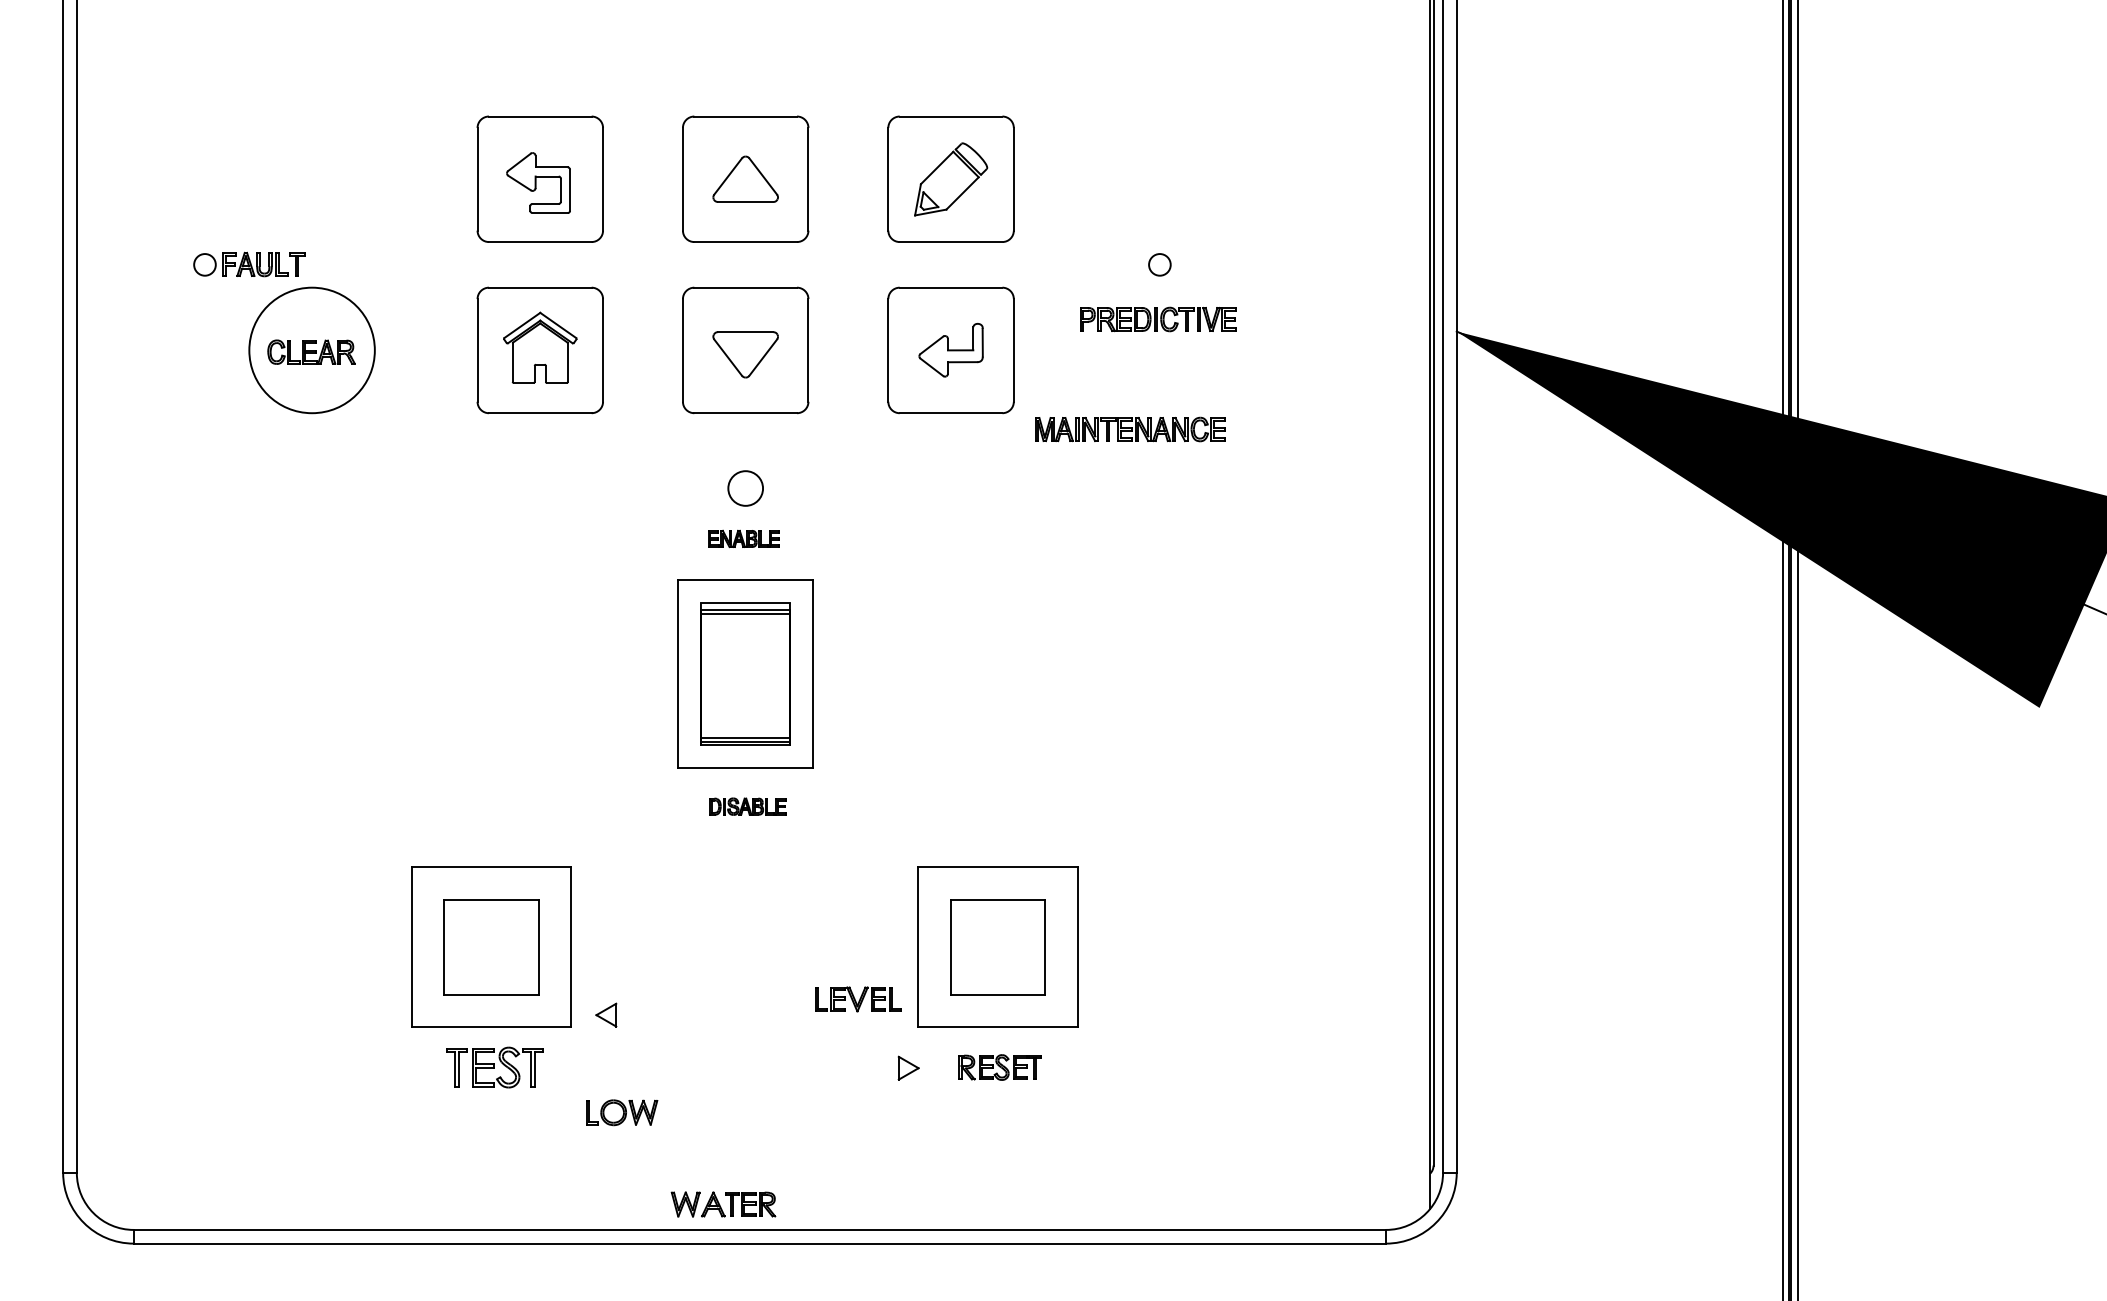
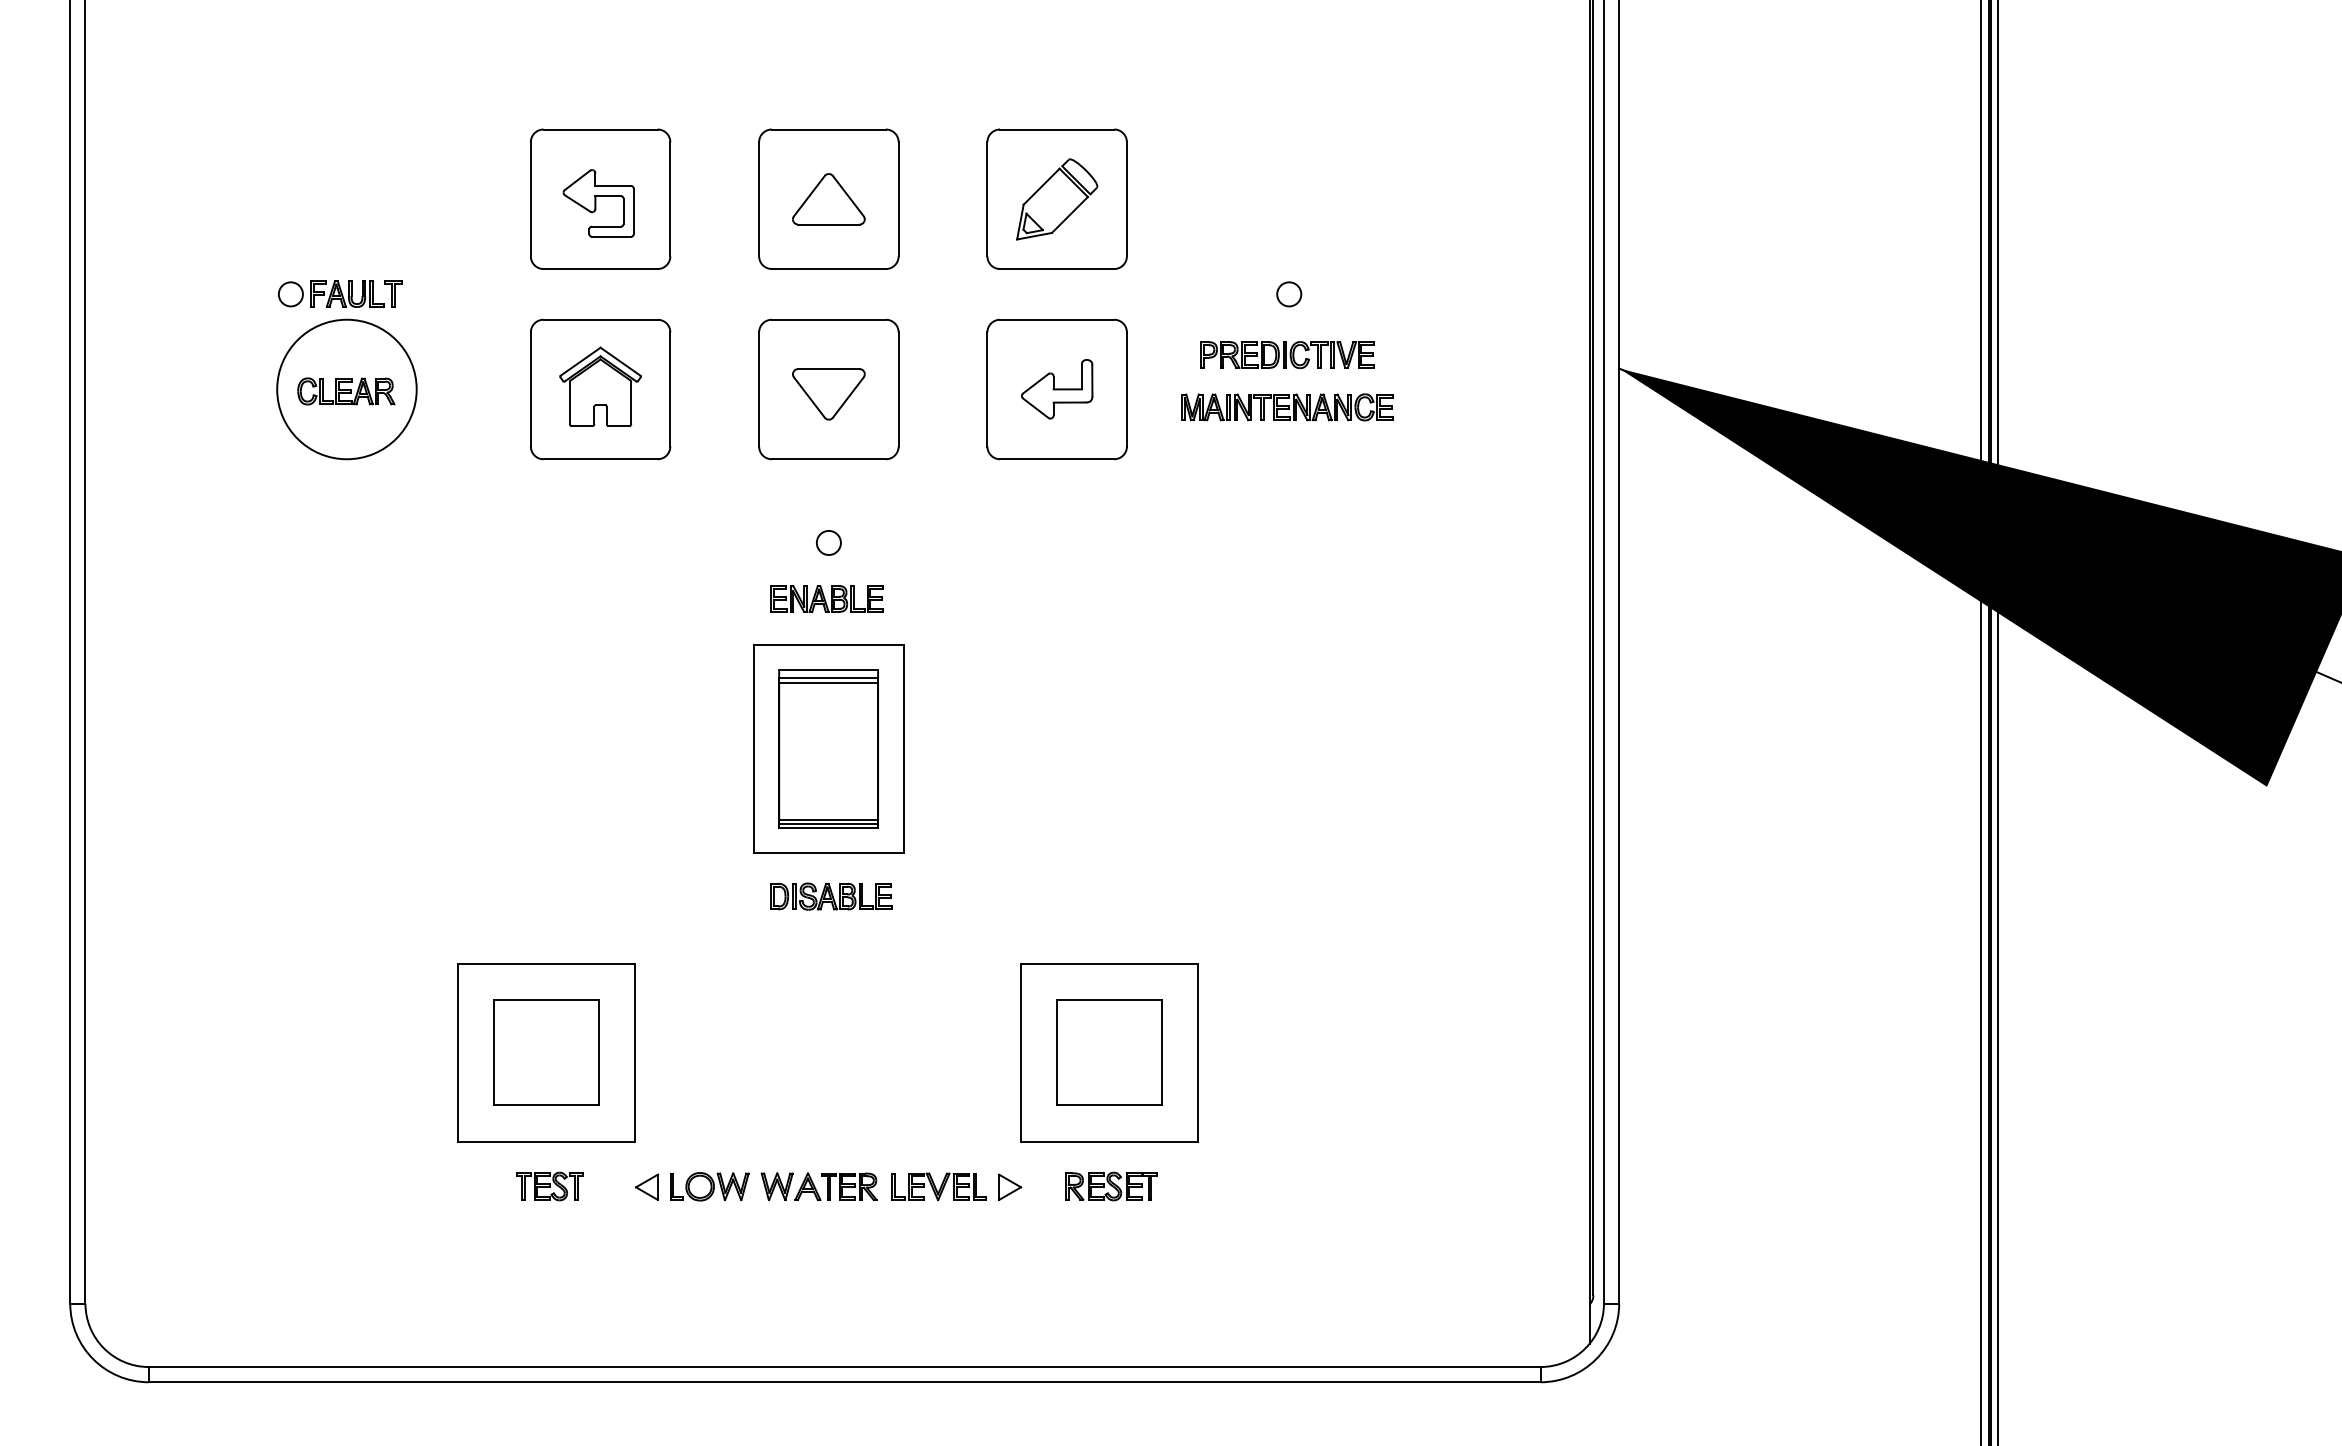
part: (249, 264) -> (340, 293), moved
part: (1130, 429) -> (1287, 407), moved
circle: (745, 488) -> (828, 542), size x0.62
part: (743, 538) -> (826, 598), size x1.43
part: (748, 806) -> (831, 896), size x1.43
part: (857, 999) -> (938, 1186), moved
part: (605, 1014) -> (646, 1186), moved
part: (494, 1067) -> (549, 1186), size x0.62
part: (622, 1112) -> (709, 1186), moved
part: (722, 1204) -> (818, 1186), moved

